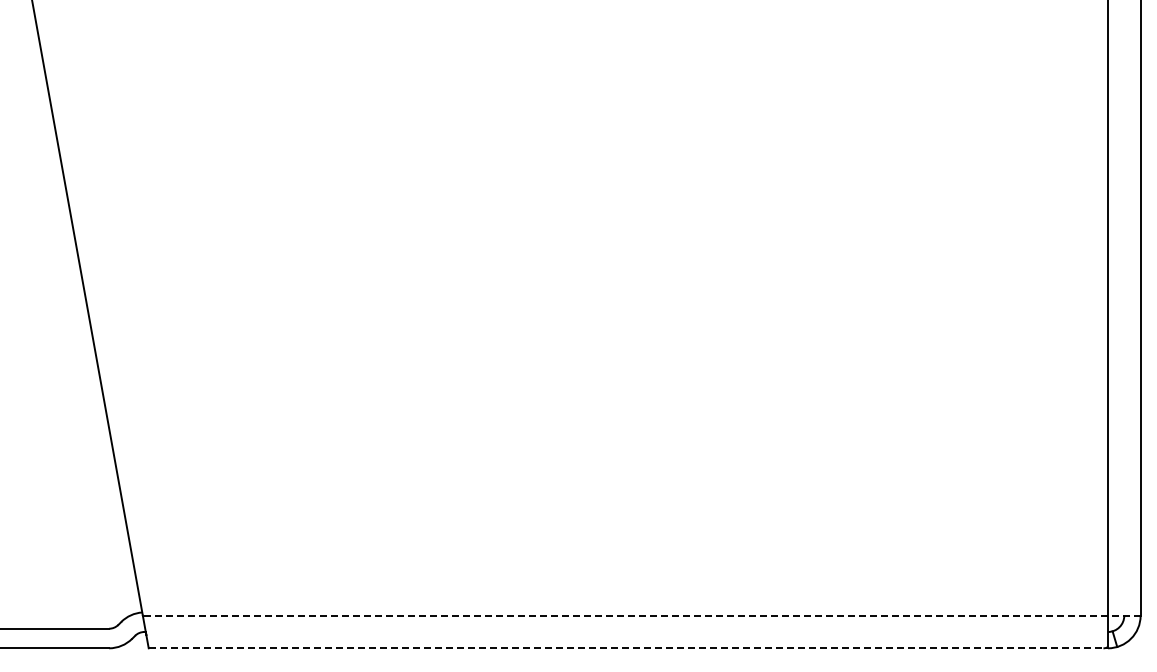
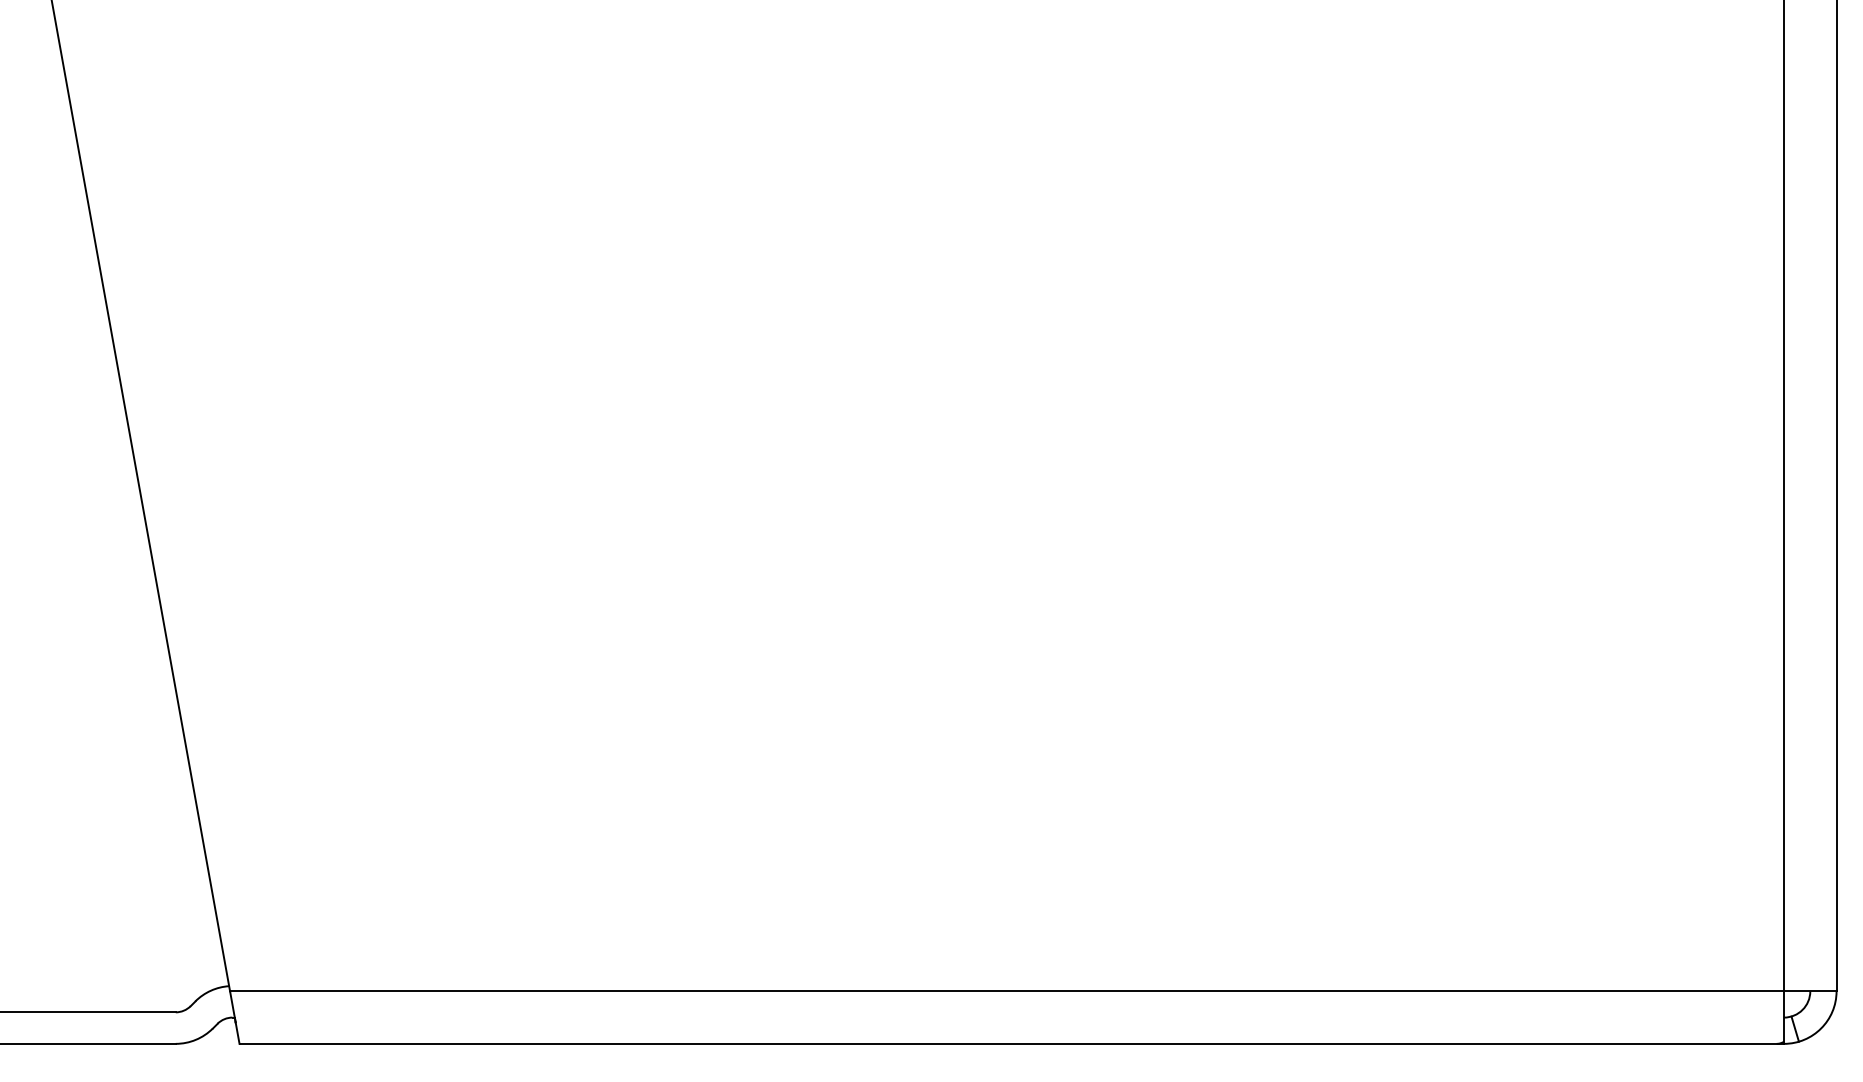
line: (641, 615) -> (1032, 991), dashed -> solid
line: (628, 648) -> (1012, 1044), dashed -> solid

